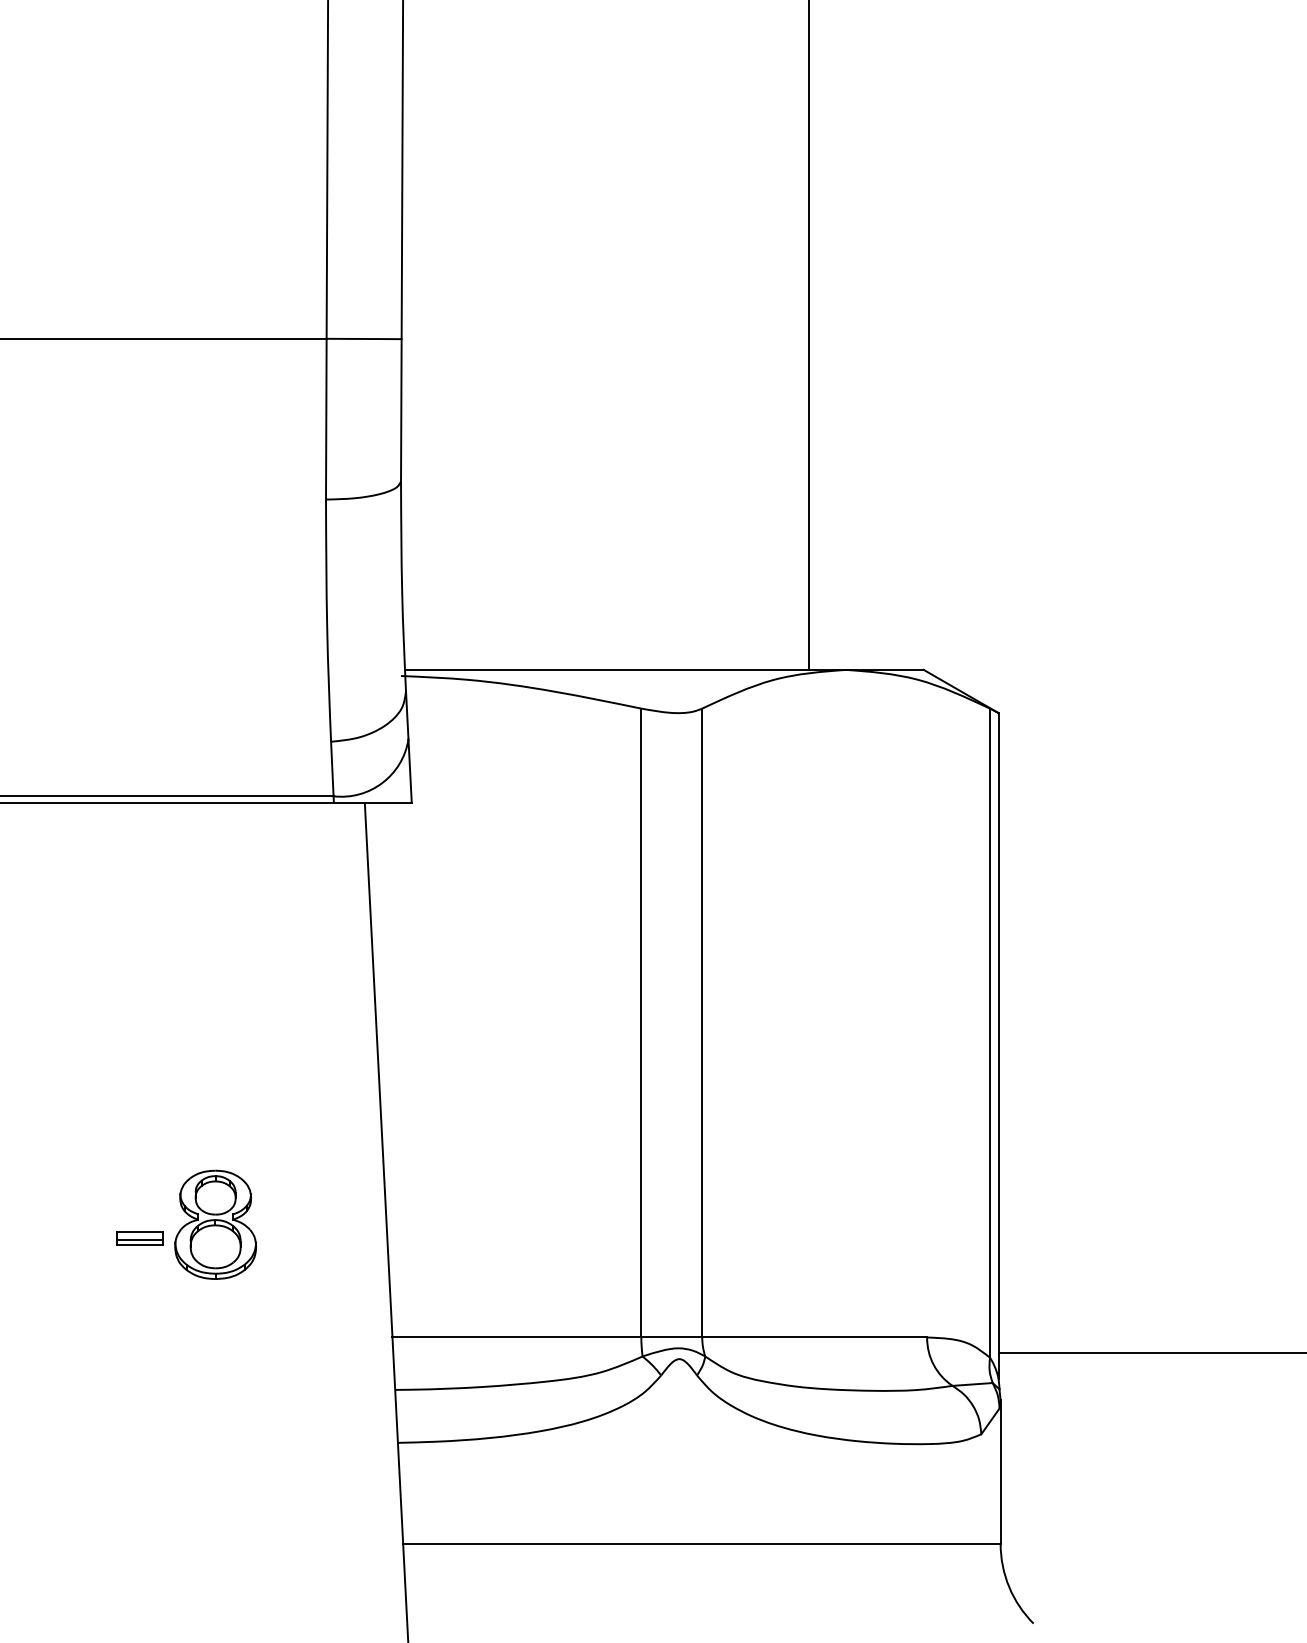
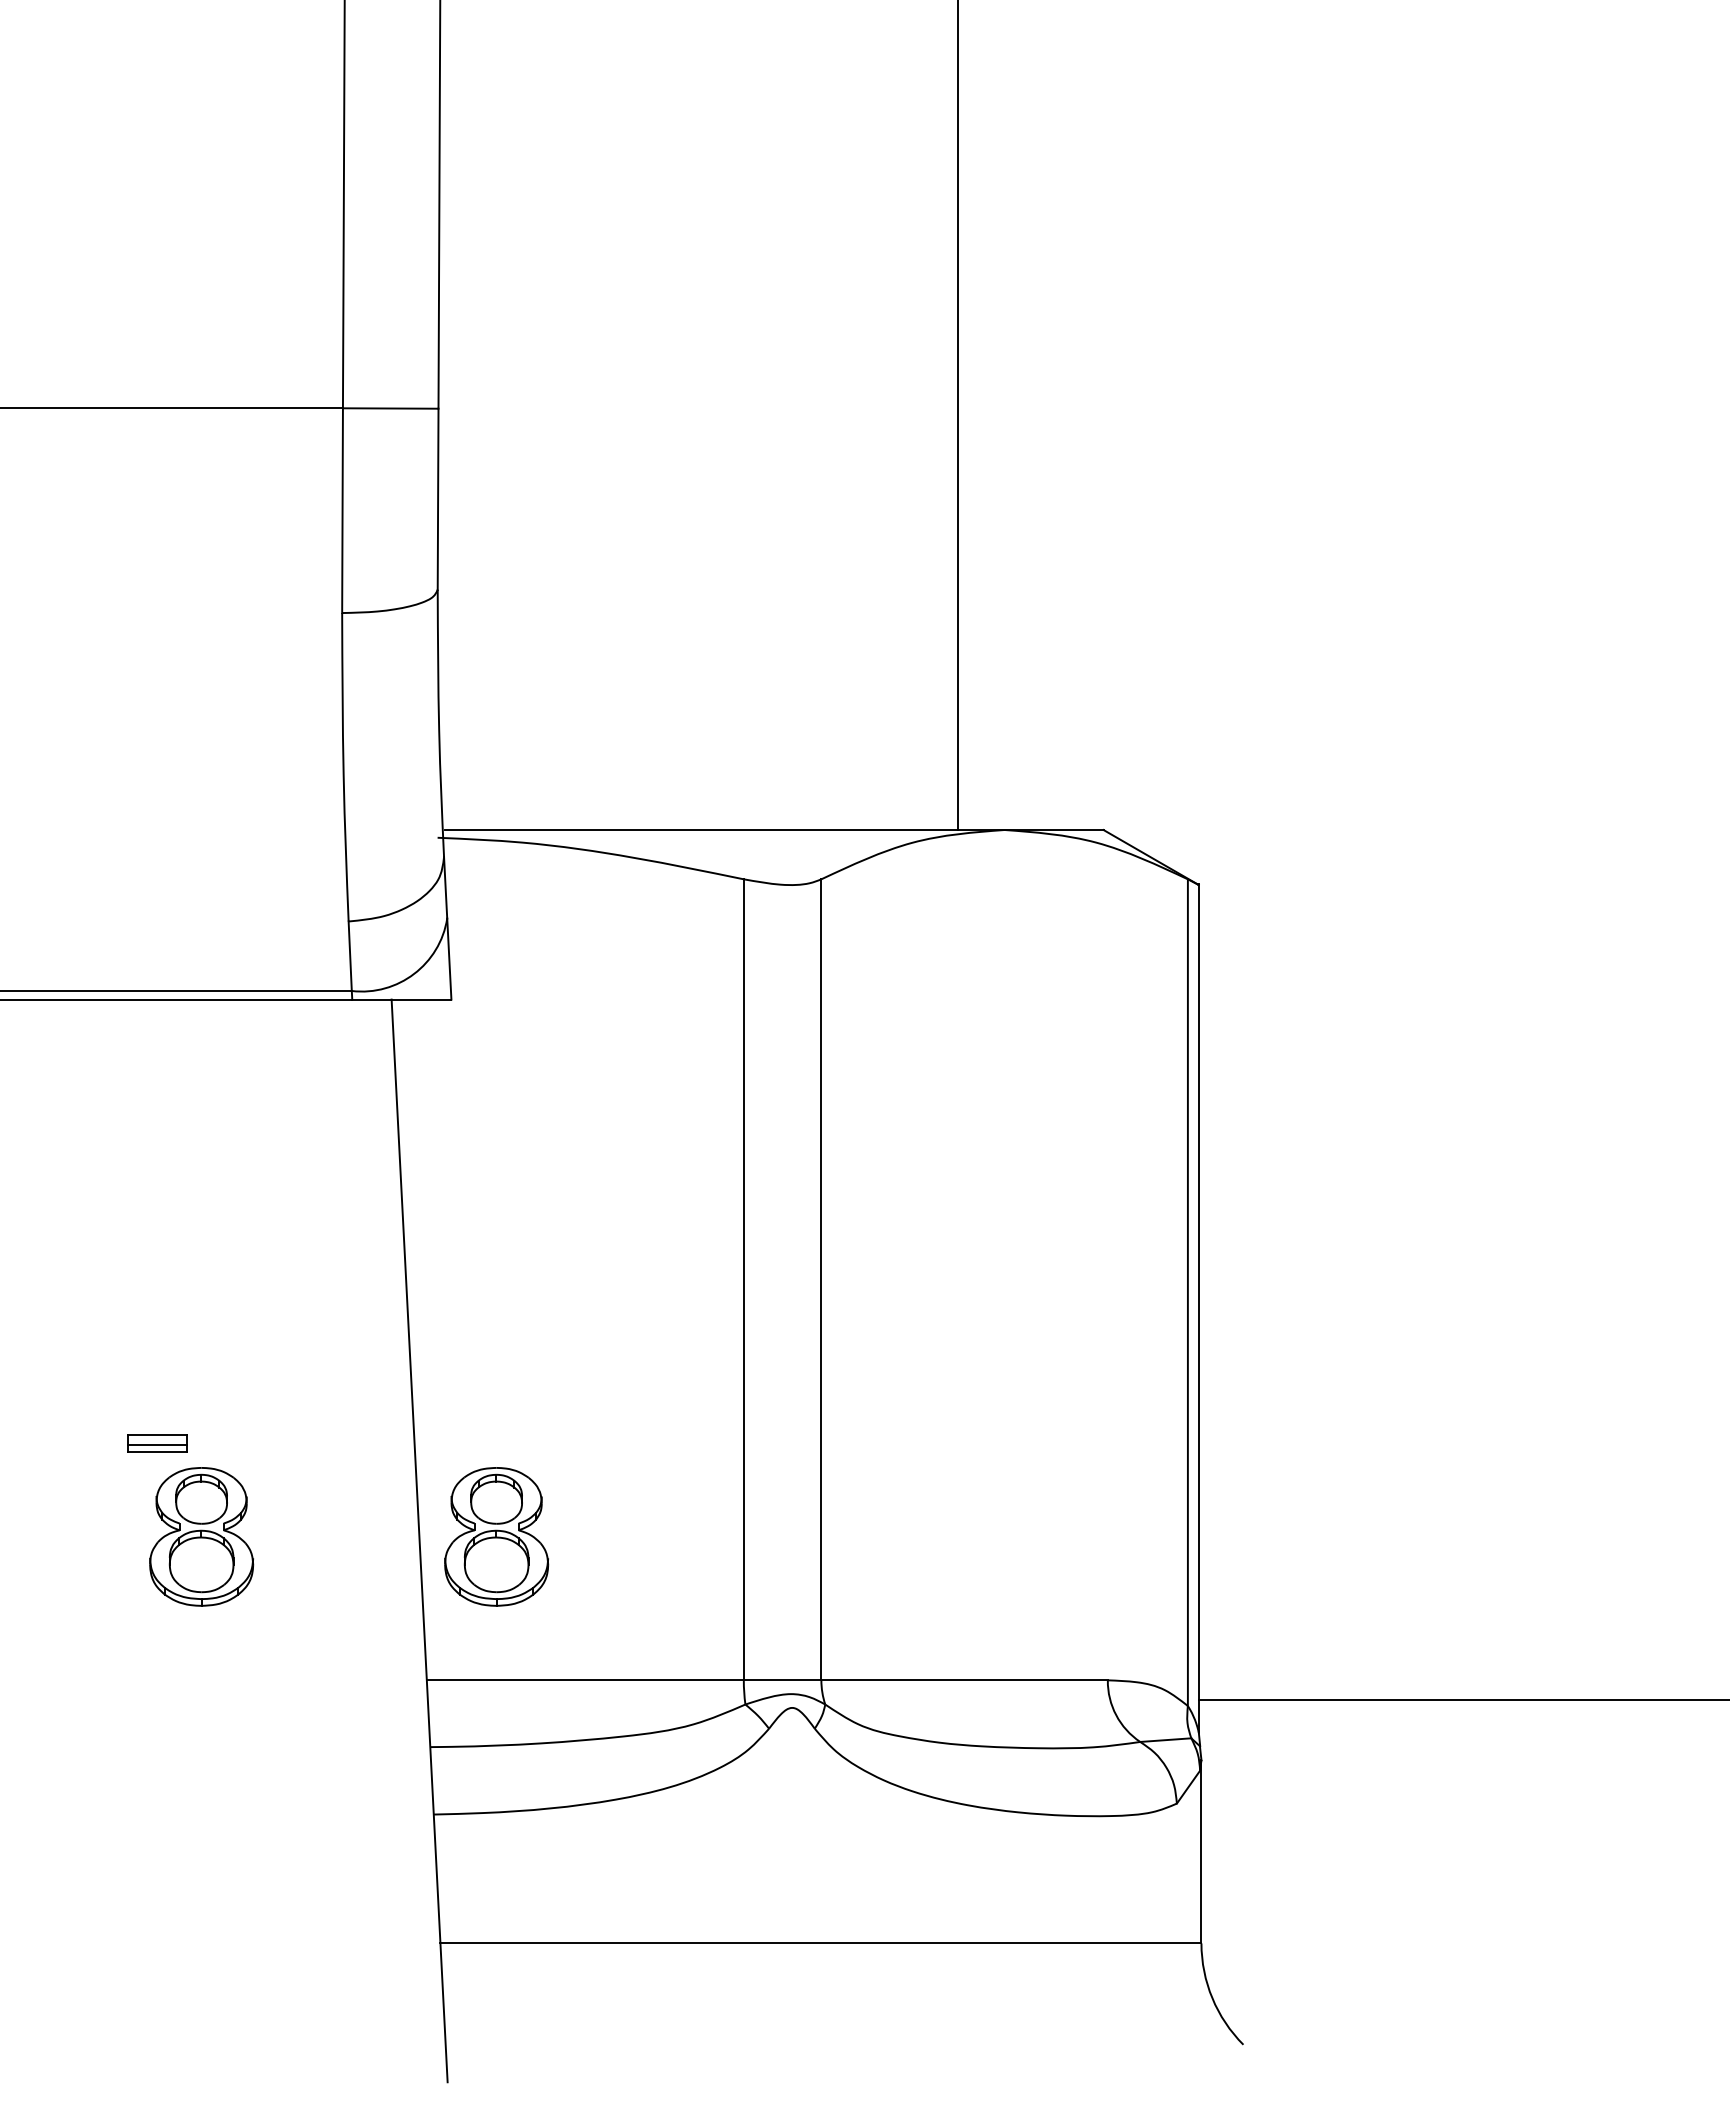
part: (447, 1224) -> (496, 1536), added
part: (139, 1238) -> (157, 1443), moved

